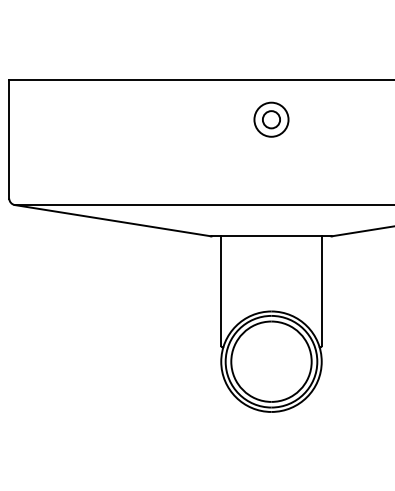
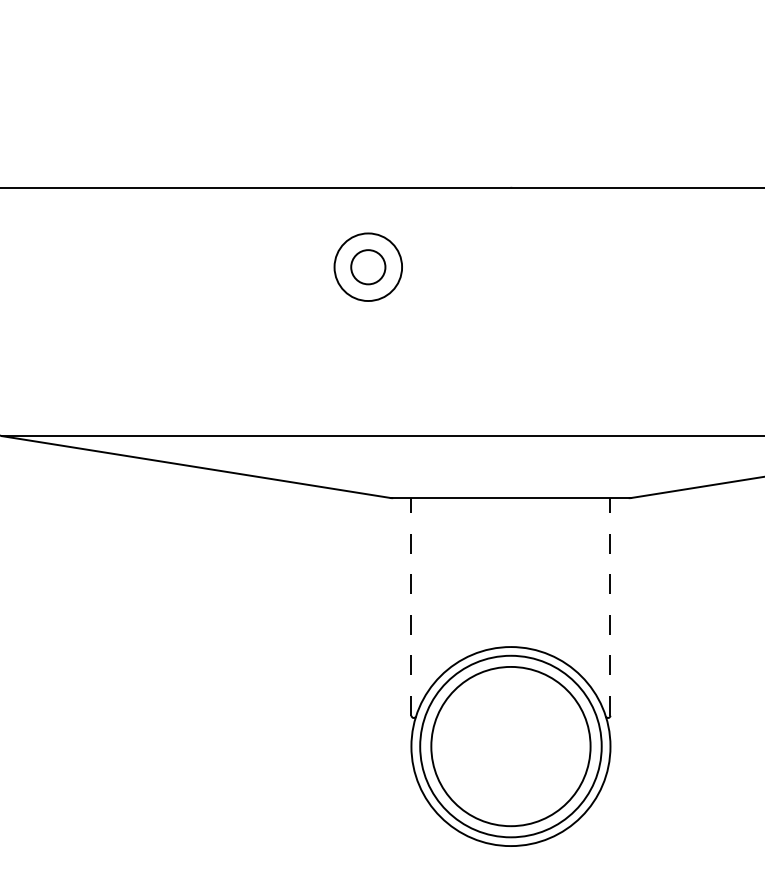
part: (271, 119) -> (368, 266), moved
line: (221, 291) -> (411, 607), solid -> dashed
line: (321, 291) -> (610, 607), solid -> dashed

